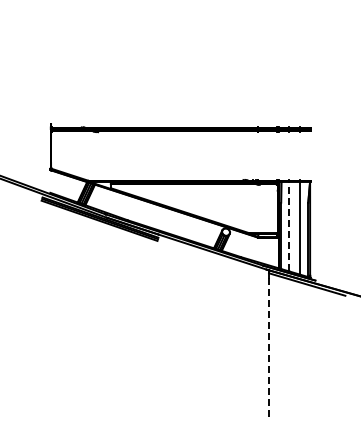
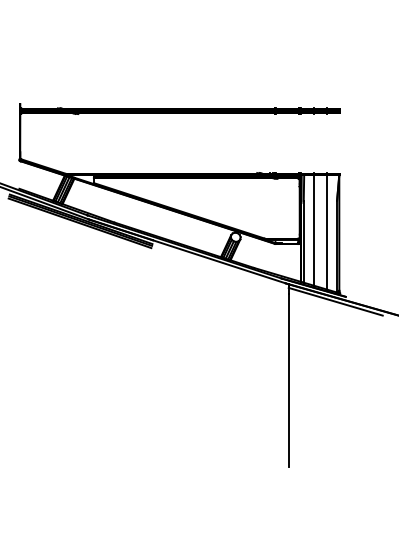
line: (289, 226) -> (313, 230), dashed -> solid
line: (269, 348) -> (289, 380), dashed -> solid

